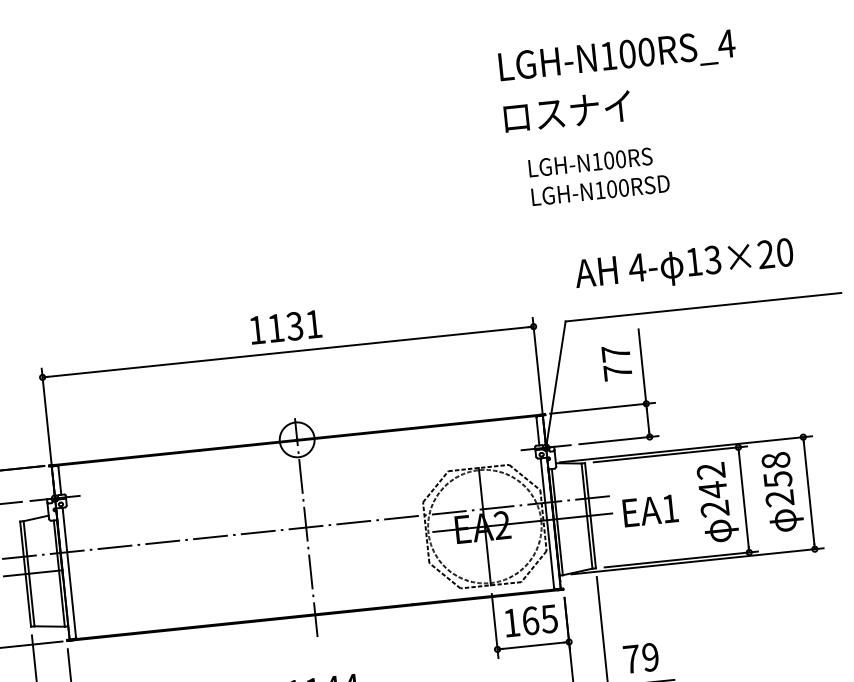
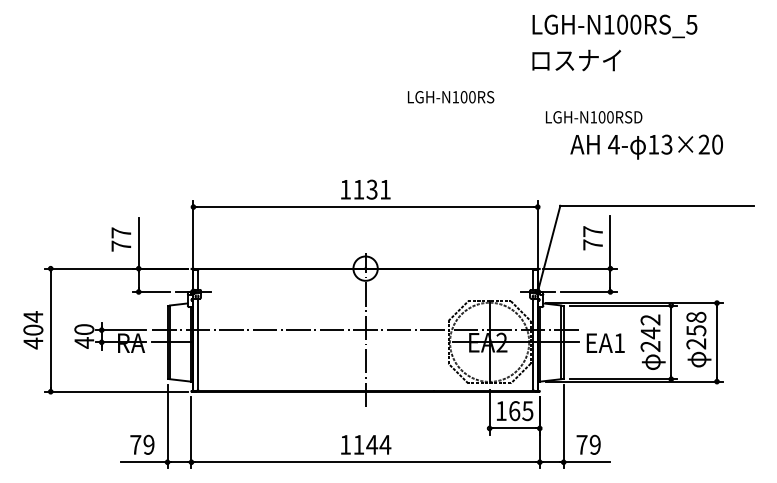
text: (725, 43) -> (691, 24), LGH-N100RS_4 -> LGH-N100RS_5
text: (591, 162) -> (451, 97), moved
text: (683, 265) -> (646, 146), moved

